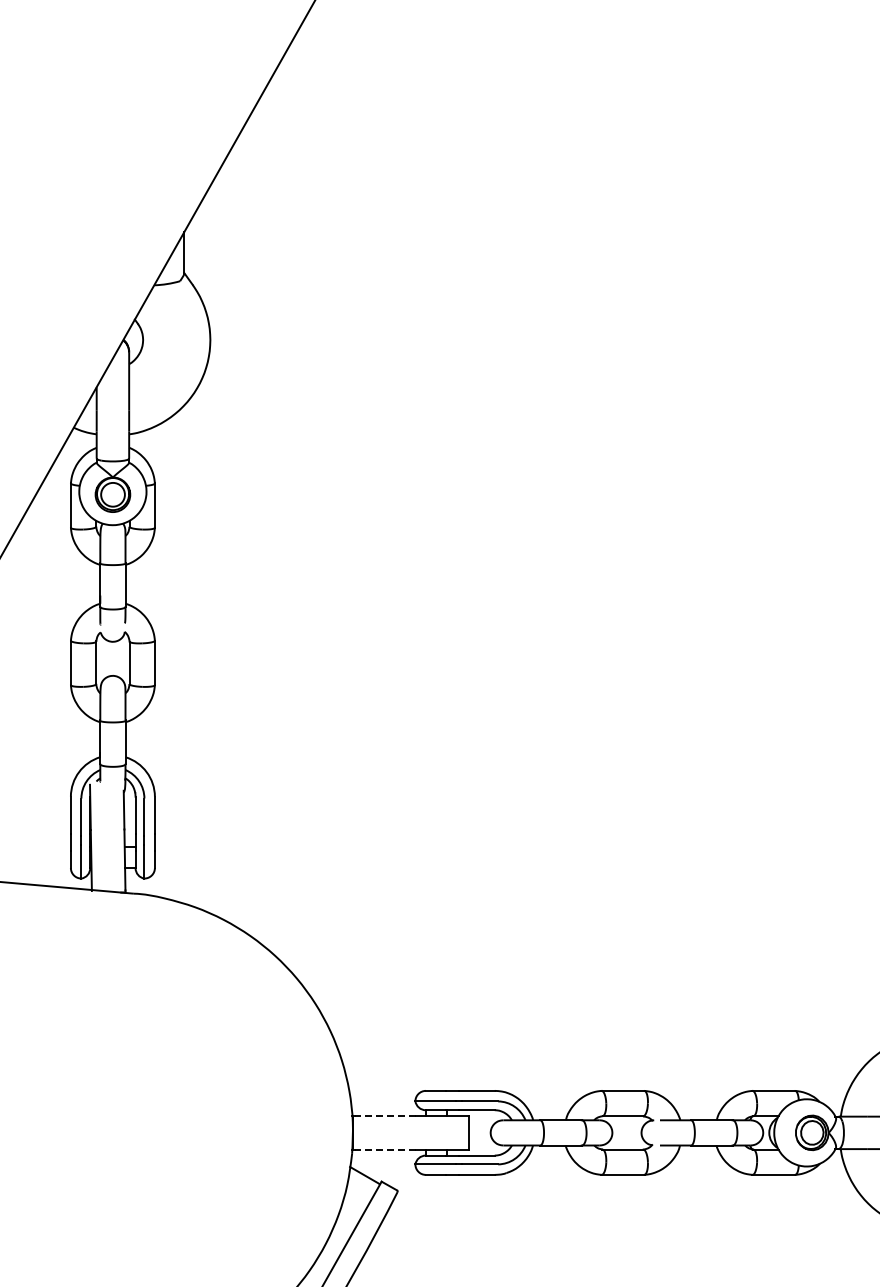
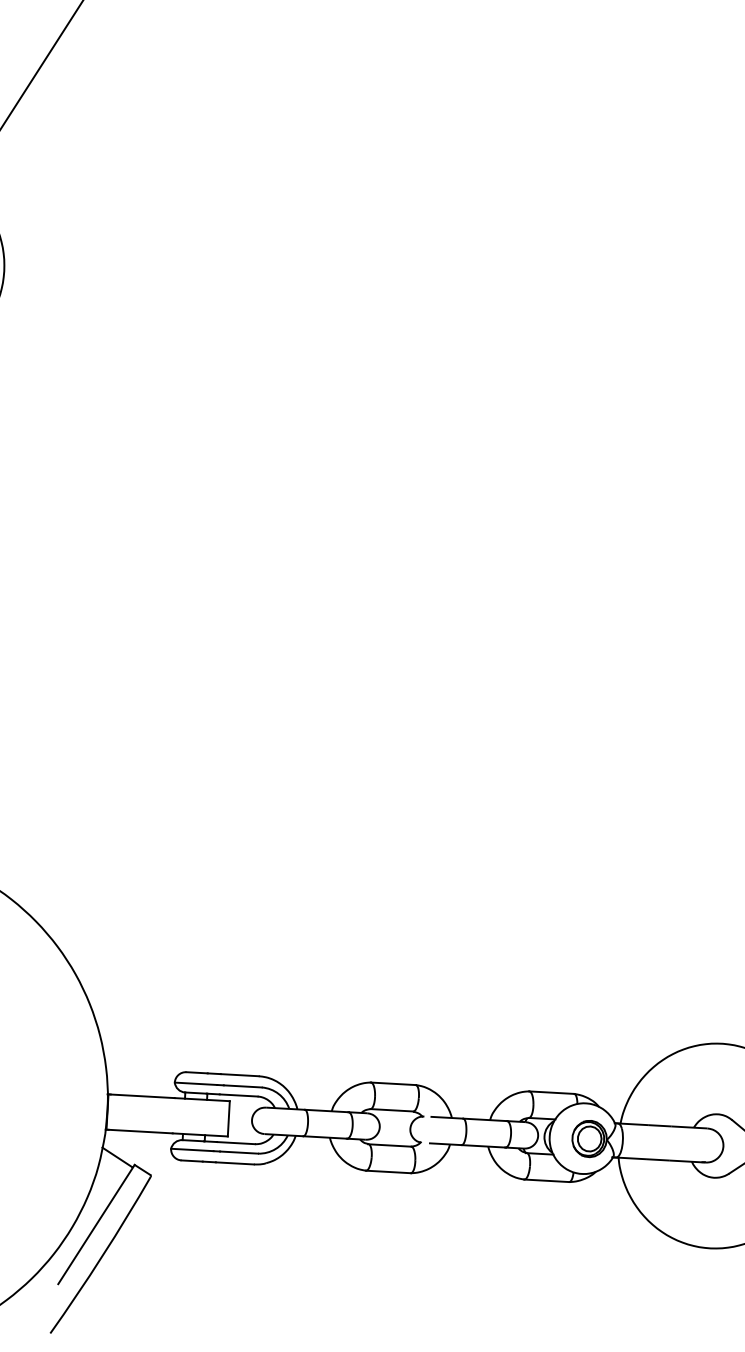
line: (385, 1116) -> (142, 1096), dashed -> solid
line: (385, 1149) -> (140, 1131), dashed -> solid

